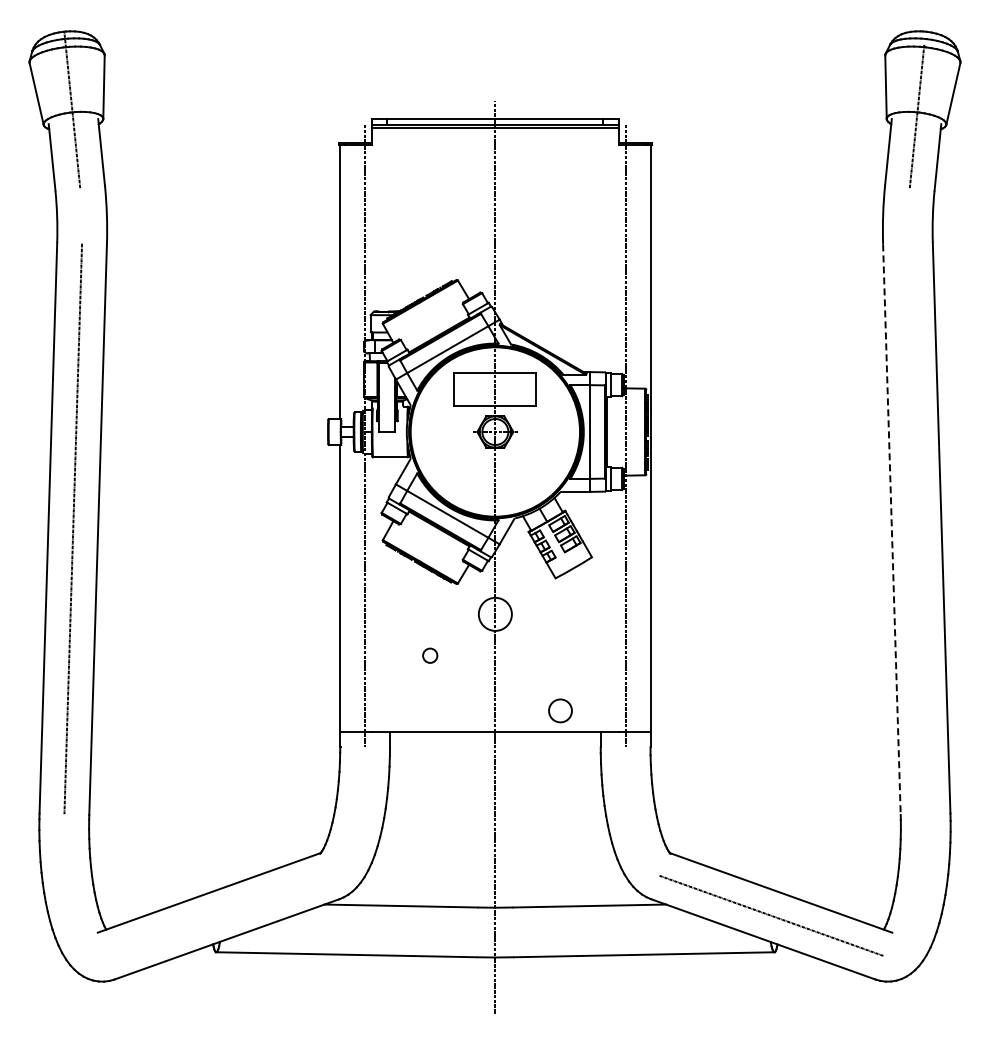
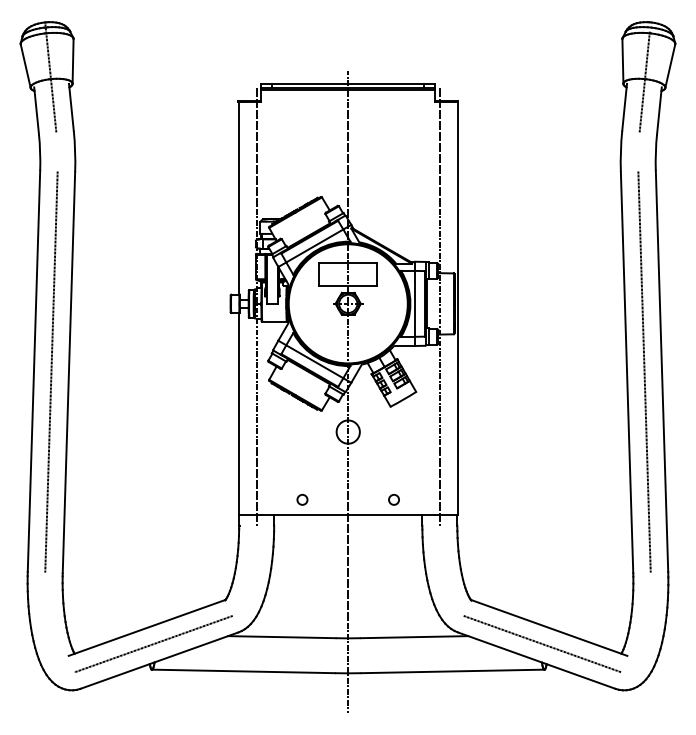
line: (916, 528) -> (644, 371), added
line: (891, 530) -> (626, 373), dashed -> solid
circle: (430, 655) -> (302, 499), moved
circle: (560, 710) -> (394, 499), size x0.62
line: (218, 915) -> (153, 643), added

